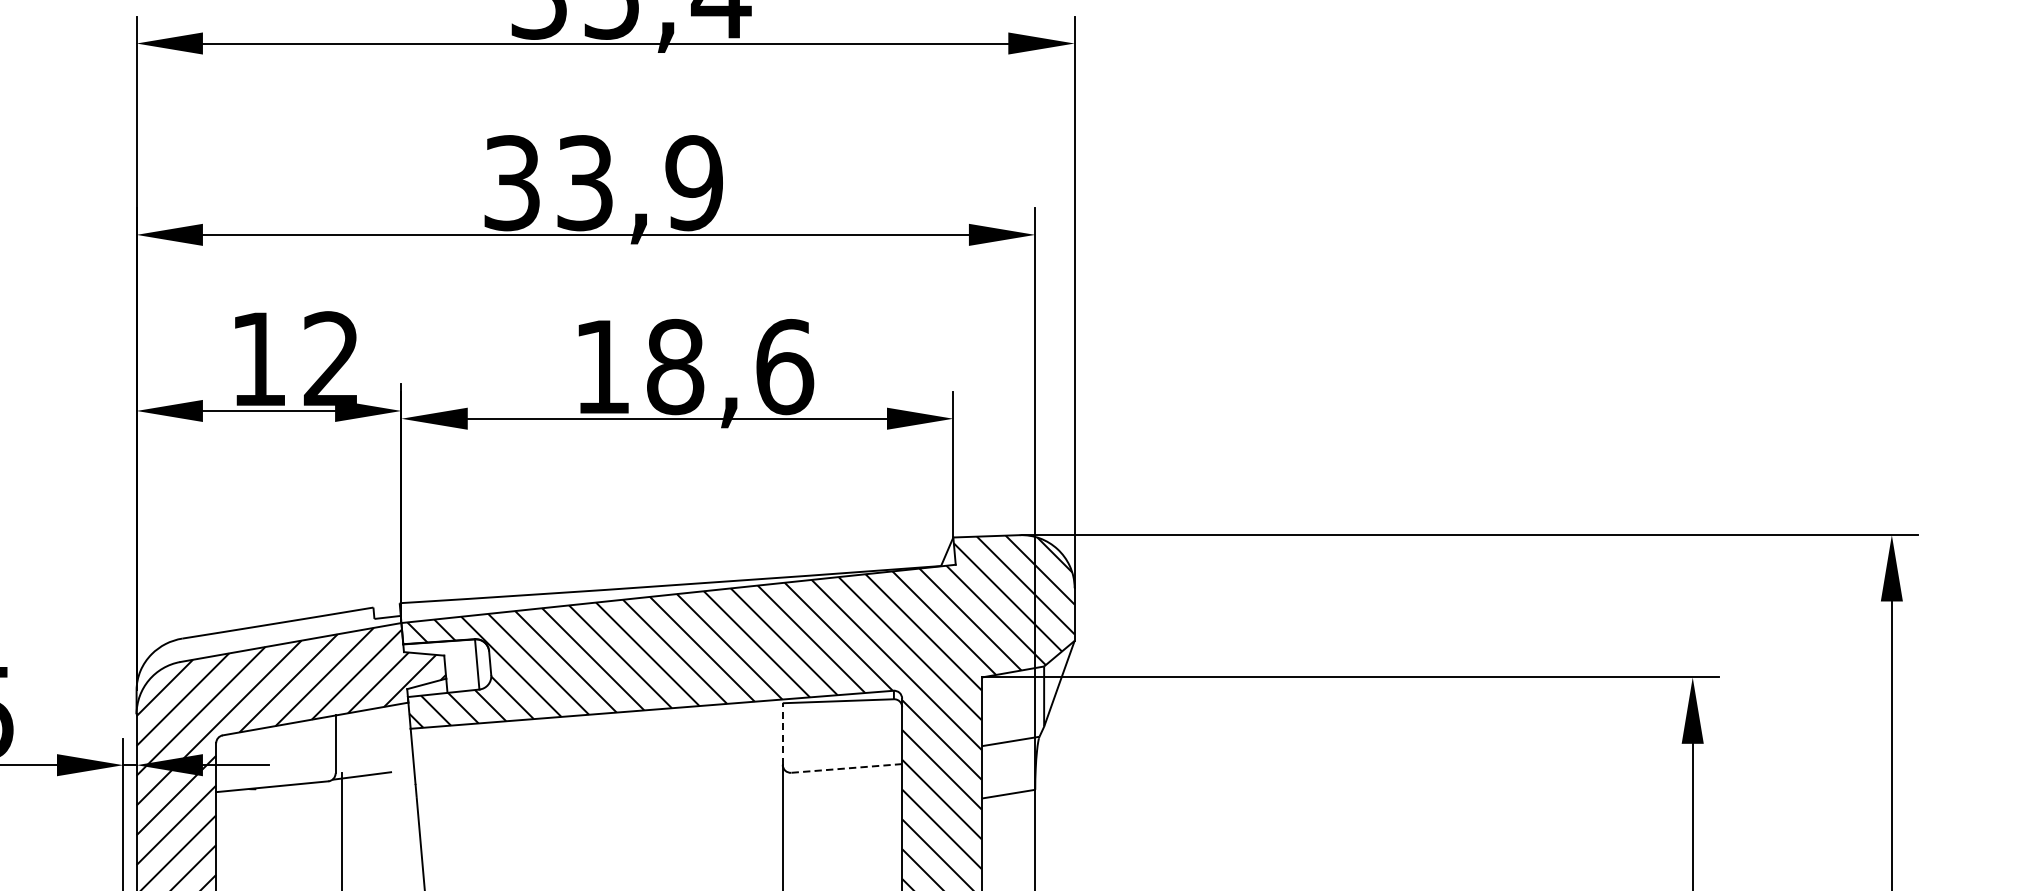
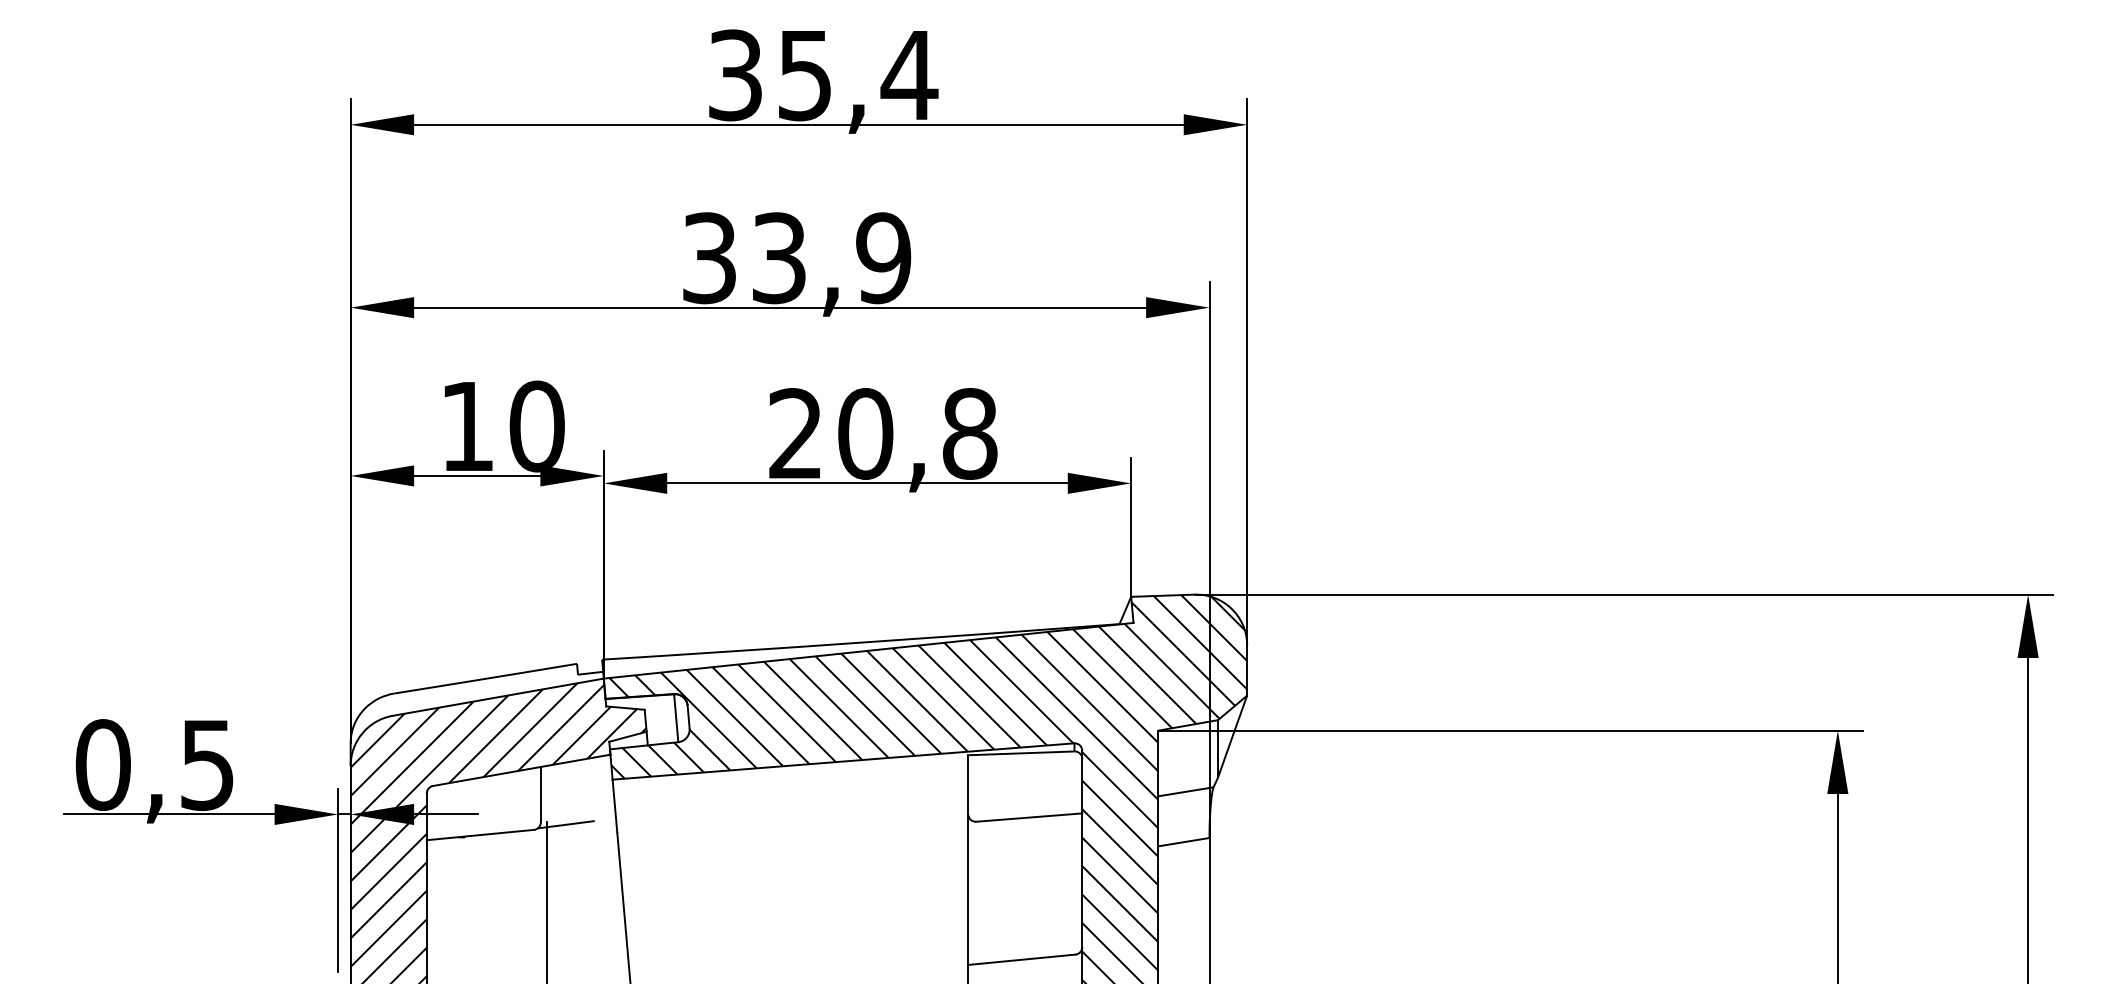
text: (331, 359) -> (536, 426), 12 -> 10
text: (694, 366) -> (883, 433), 18,6 -> 20,8
line: (783, 733) -> (968, 784), dashed -> solid
line: (845, 768) -> (1028, 817), dashed -> solid

